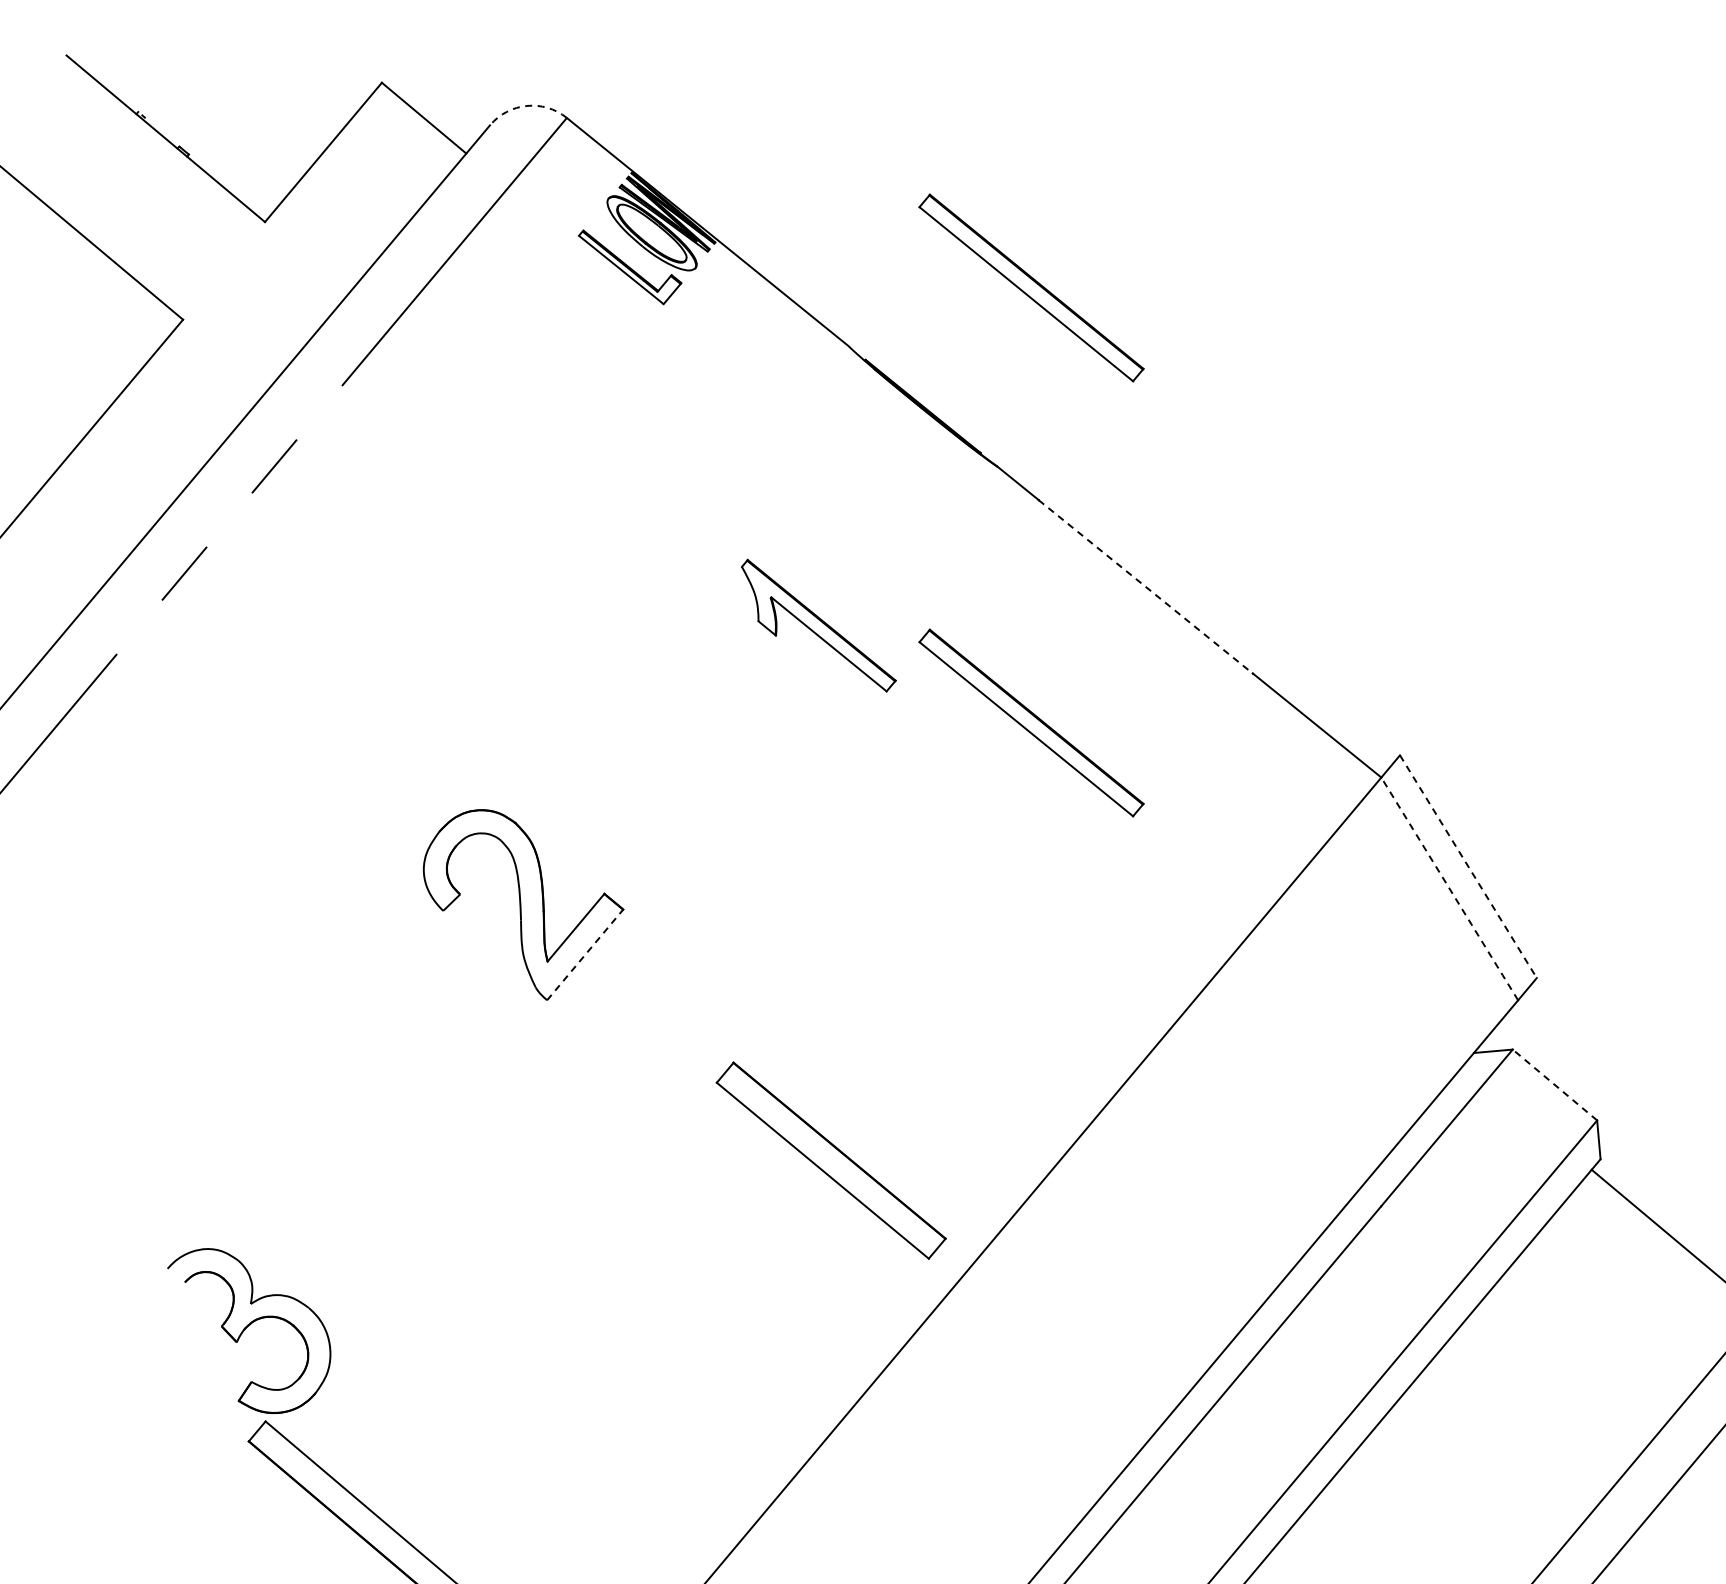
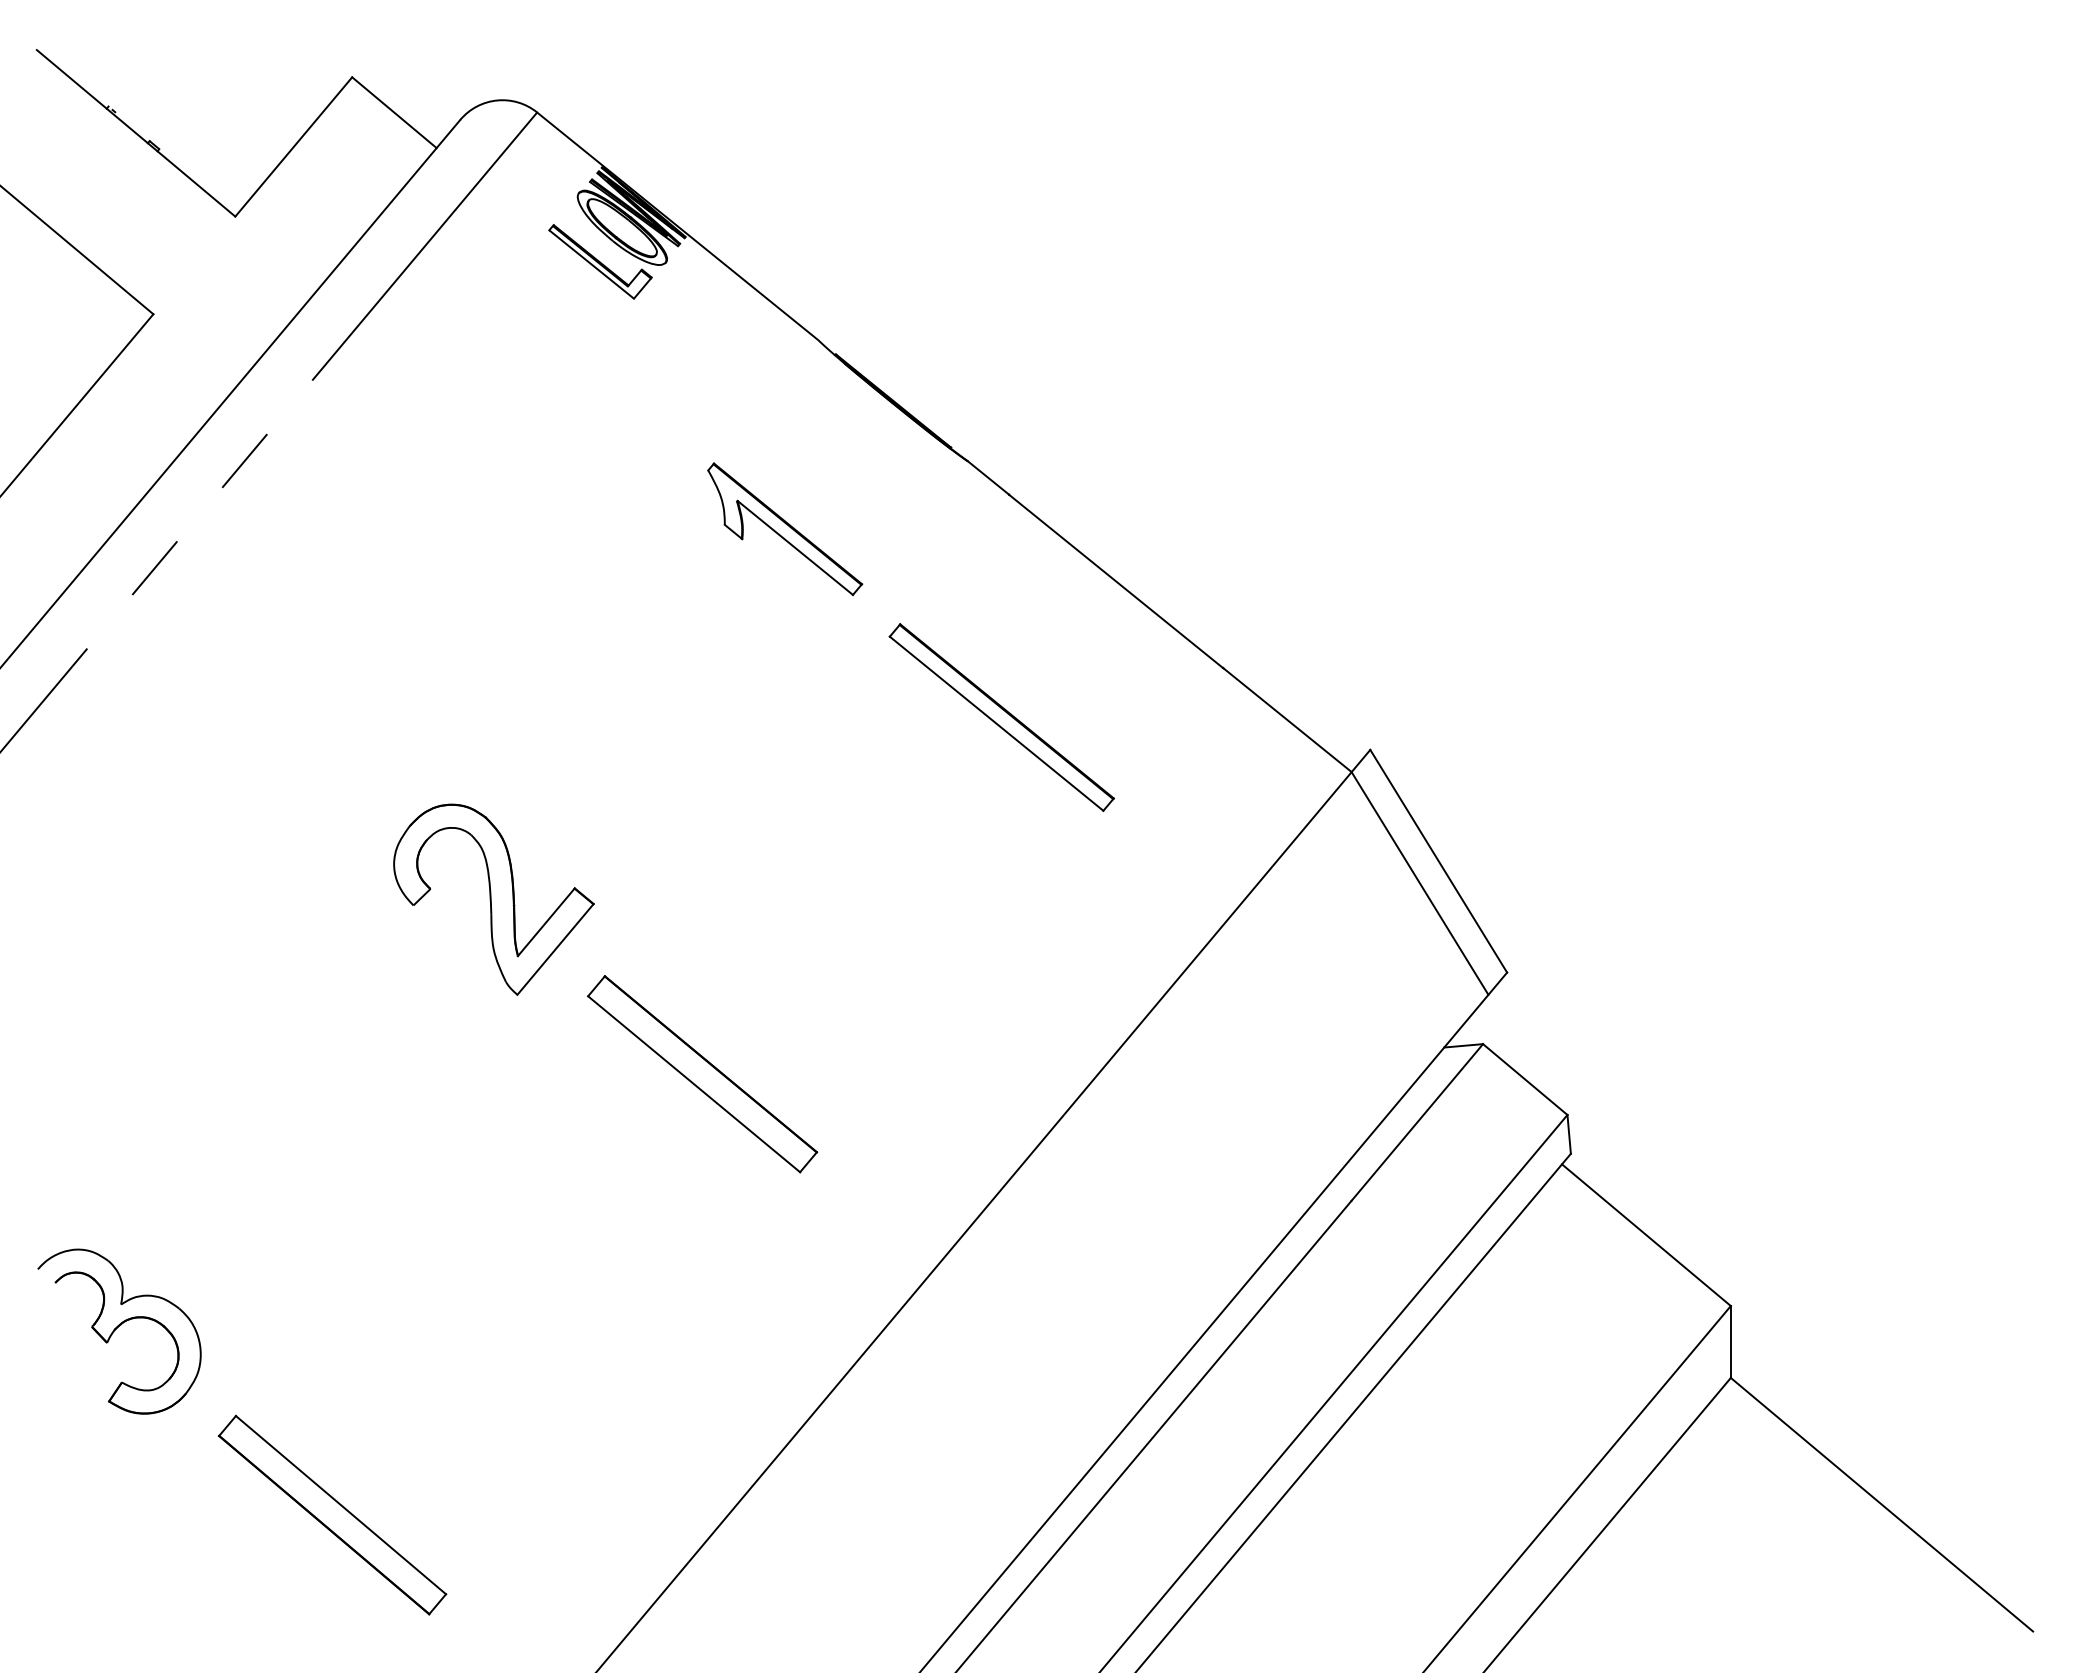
arc: (527, 105) -> (497, 100), dashed -> solid
part: (1031, 287) -> (1001, 282), removed
line: (1146, 586) -> (1116, 581), dashed -> solid
part: (819, 625) -> (785, 529), moved
line: (1468, 866) -> (1438, 861), dashed -> solid
line: (1450, 888) -> (1420, 883), dashed -> solid
line: (585, 954) -> (555, 949), dashed -> solid
line: (1554, 1084) -> (1524, 1079), dashed -> solid
part: (831, 1160) -> (702, 1074), moved
part: (249, 1330) -> (119, 1331), moved

